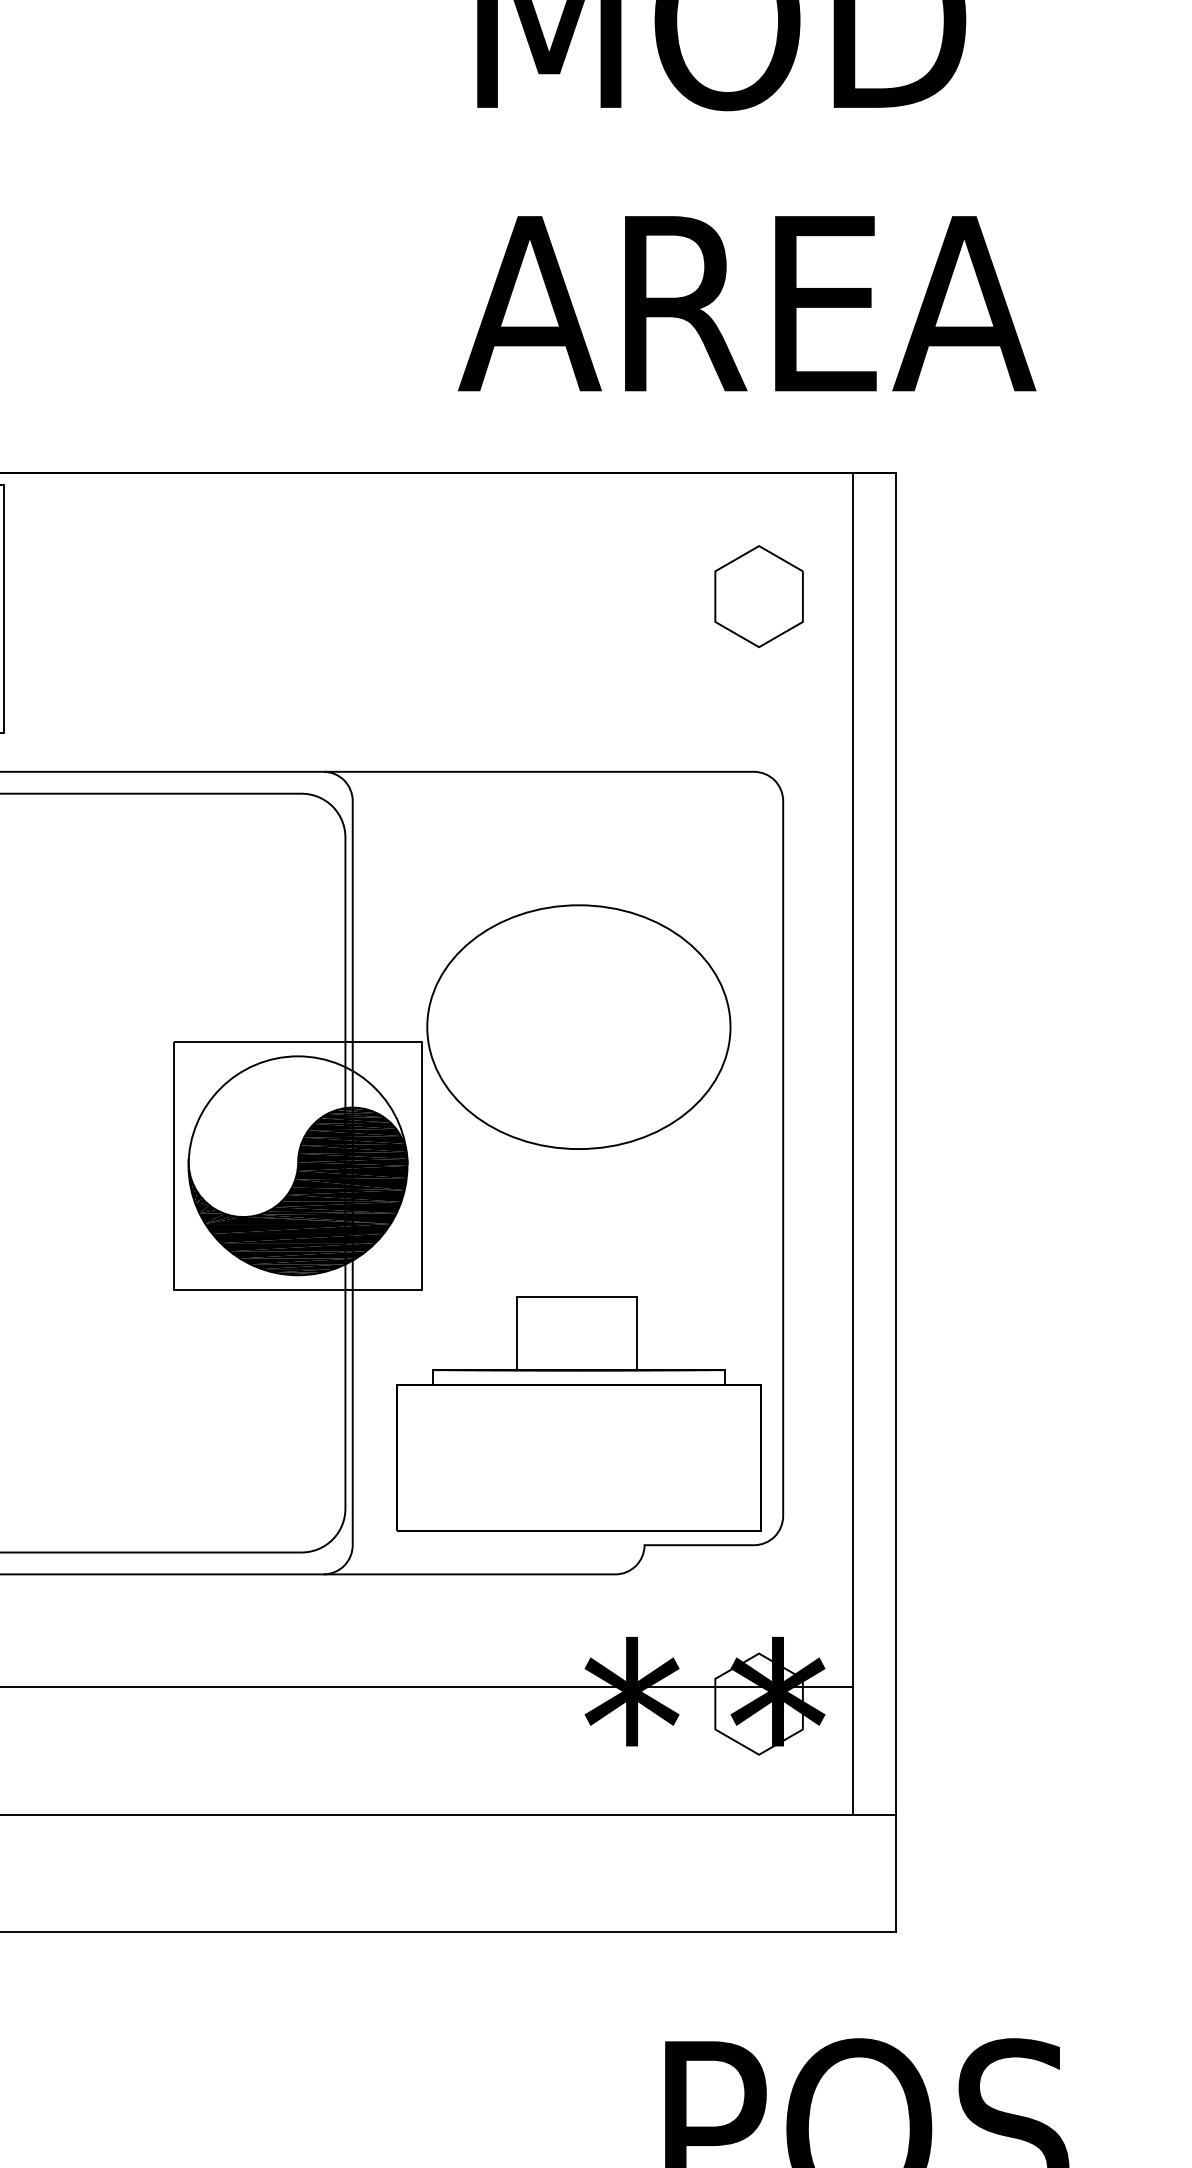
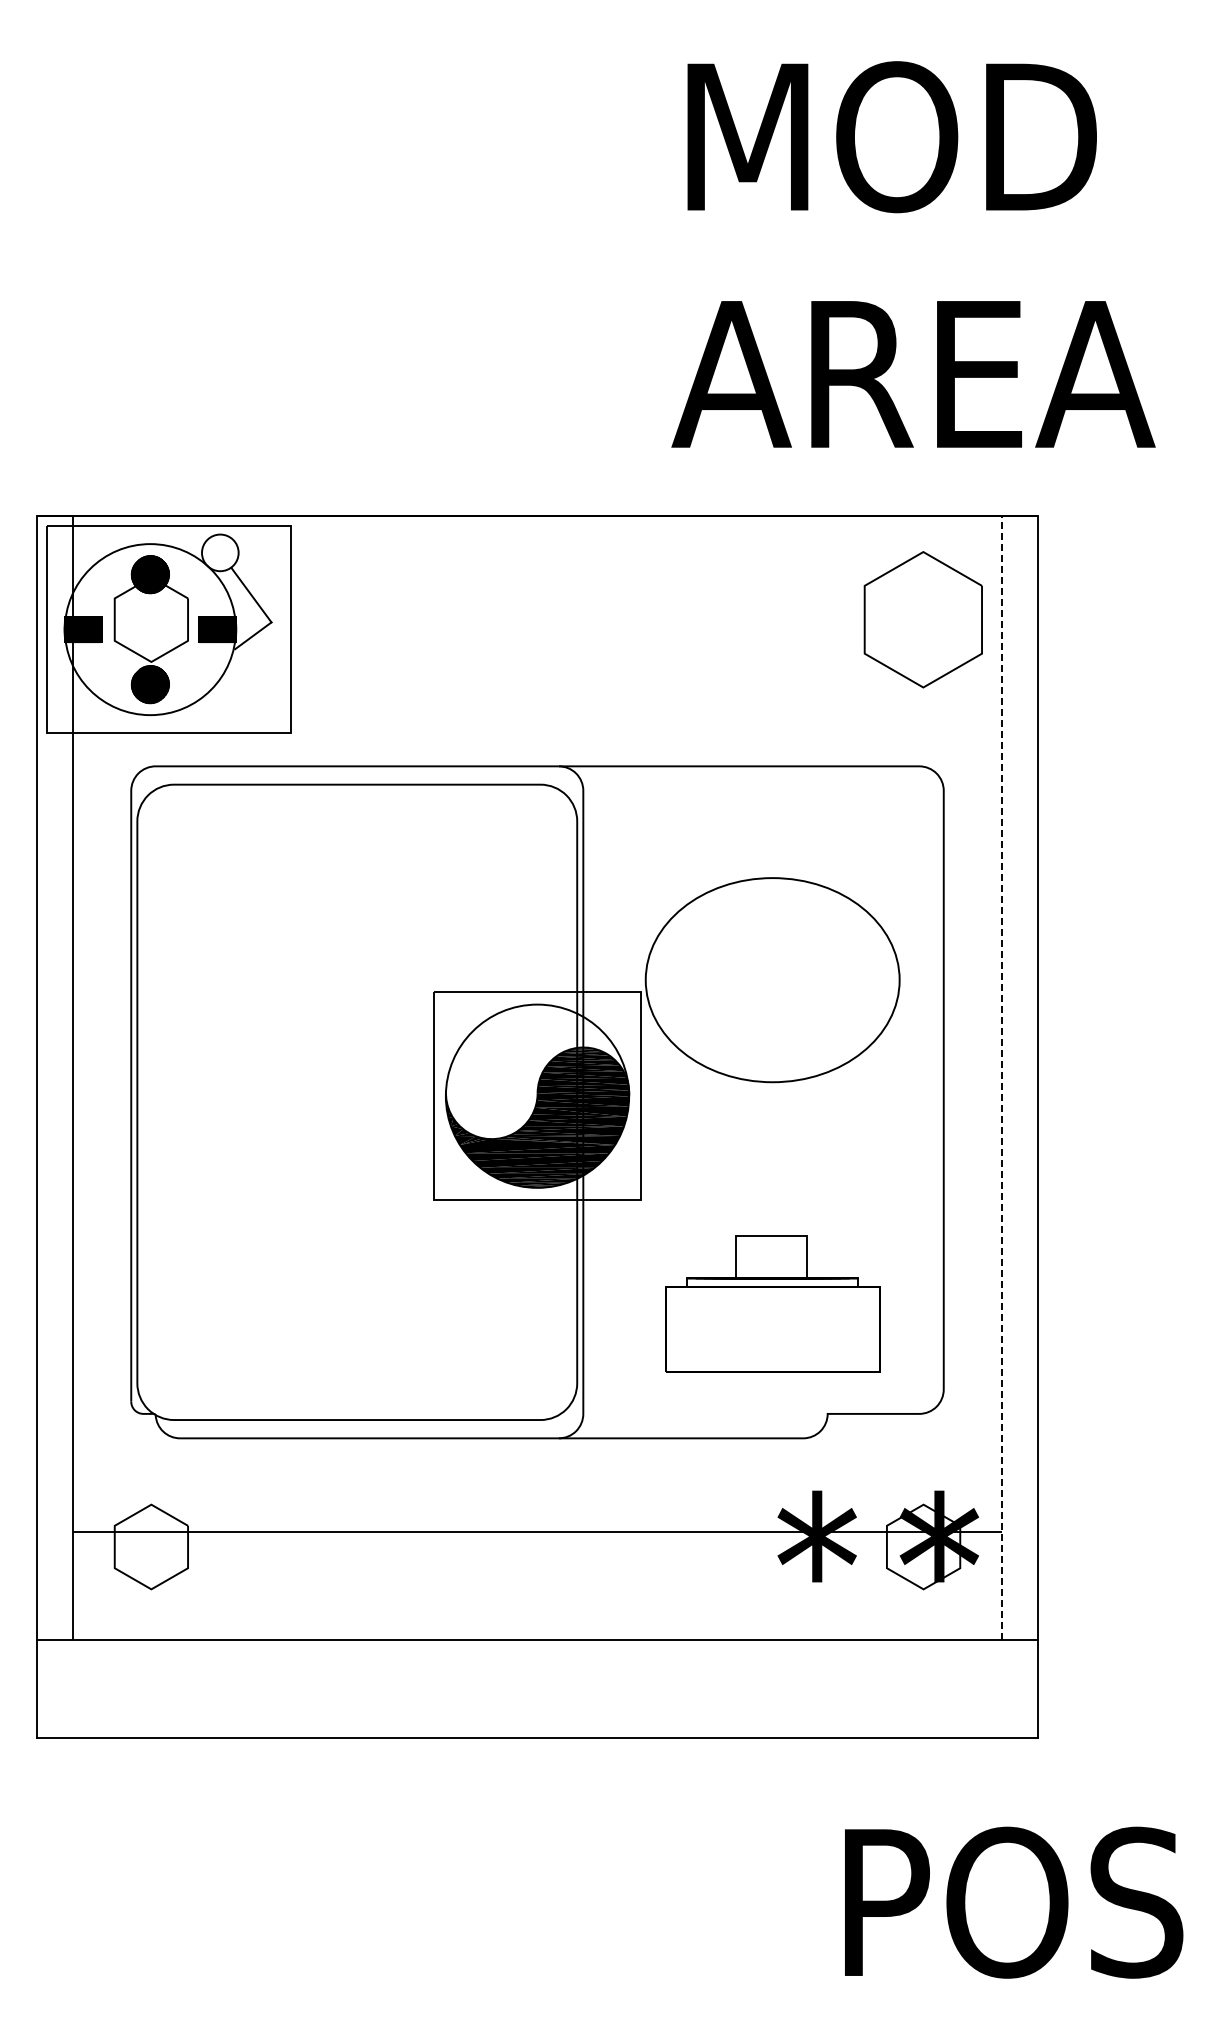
part: (758, 596) -> (923, 619), size x1.6
line: (852, 1143) -> (1001, 1077), solid -> dashed
part: (578, 1413) -> (772, 1303), size x0.7

